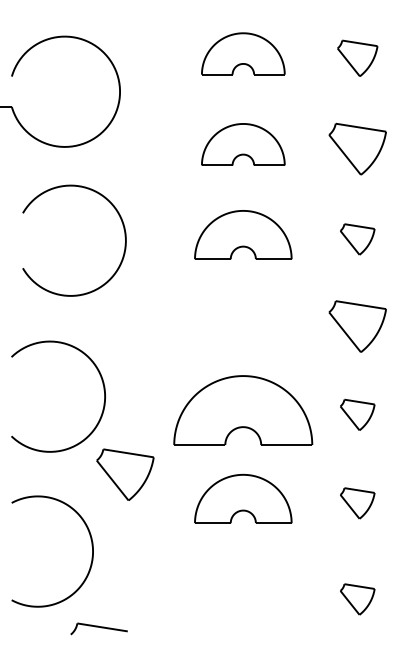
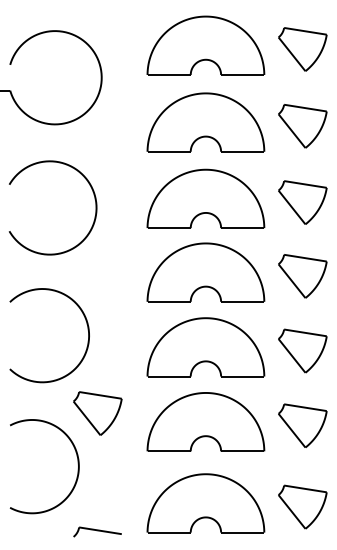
part: (243, 53) -> (206, 45), size x1.67
part: (357, 58) -> (302, 49), size x1.43
part: (243, 144) -> (206, 122), size x1.67
part: (243, 234) -> (206, 198), size x1.43
curve: (124, 237) -> (95, 205), moved
part: (357, 239) -> (302, 202), size x1.67
part: (243, 321) -> (206, 272), added
part: (357, 414) -> (302, 350), size x1.67
part: (125, 474) -> (97, 413), moved
part: (243, 498) -> (206, 421), size x1.43
part: (357, 503) -> (302, 425), size x1.67
part: (243, 594) -> (206, 502), added
part: (357, 599) -> (302, 507), size x1.67
part: (98, 628) -> (97, 531), moved

